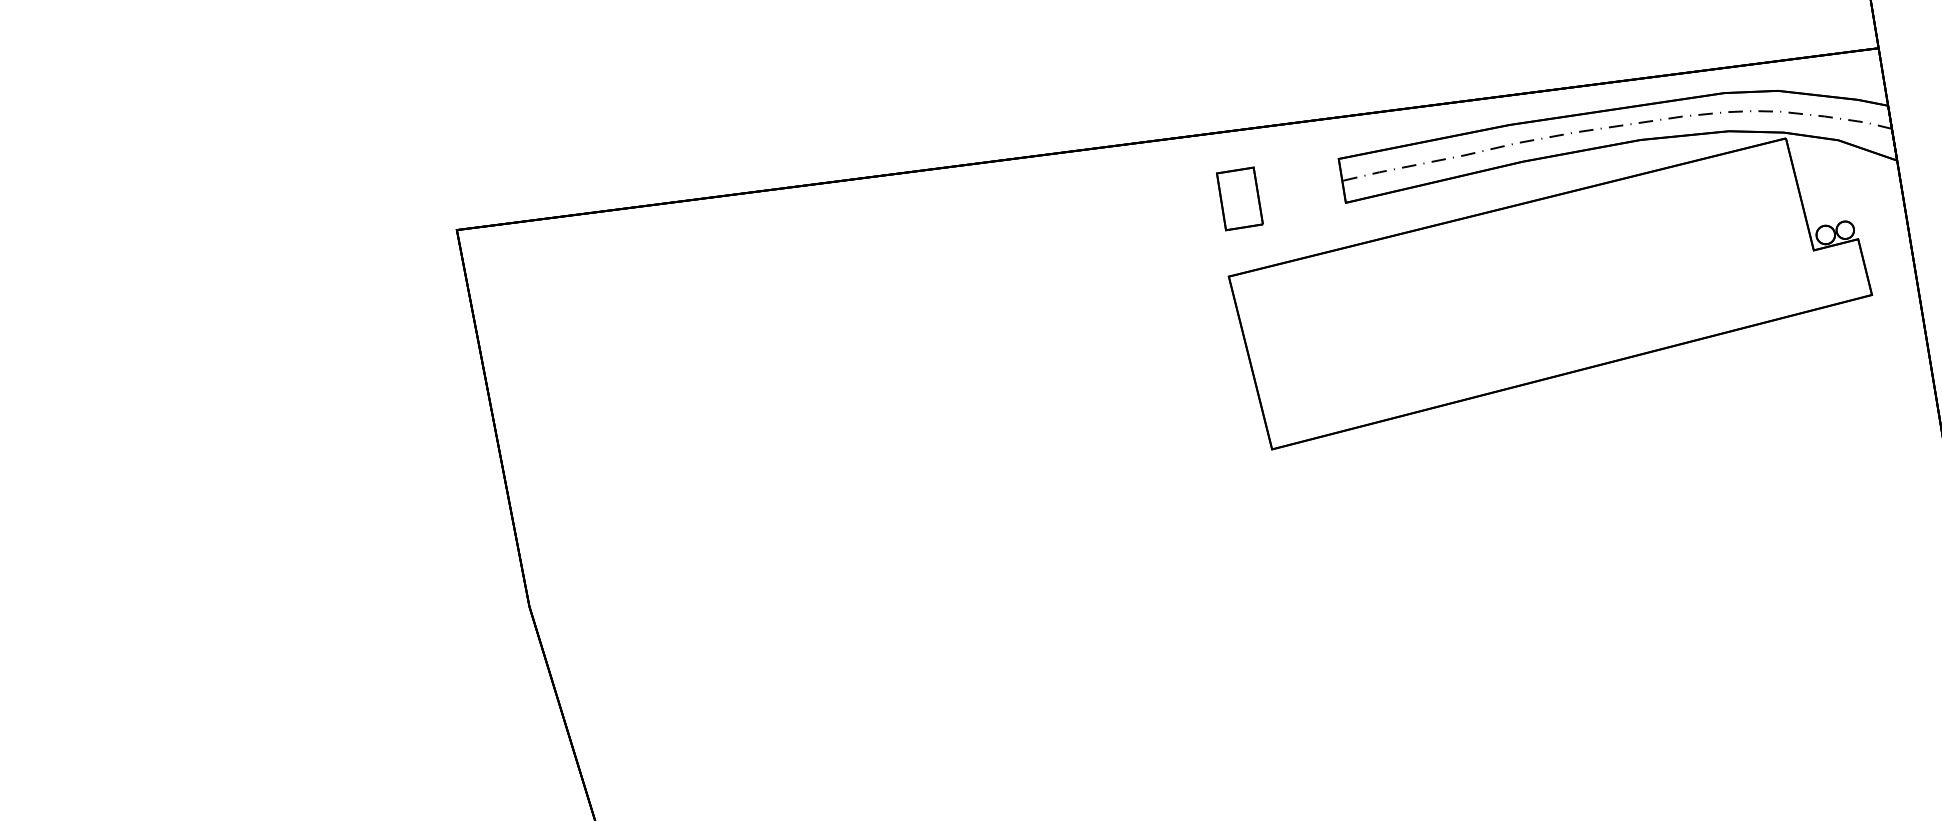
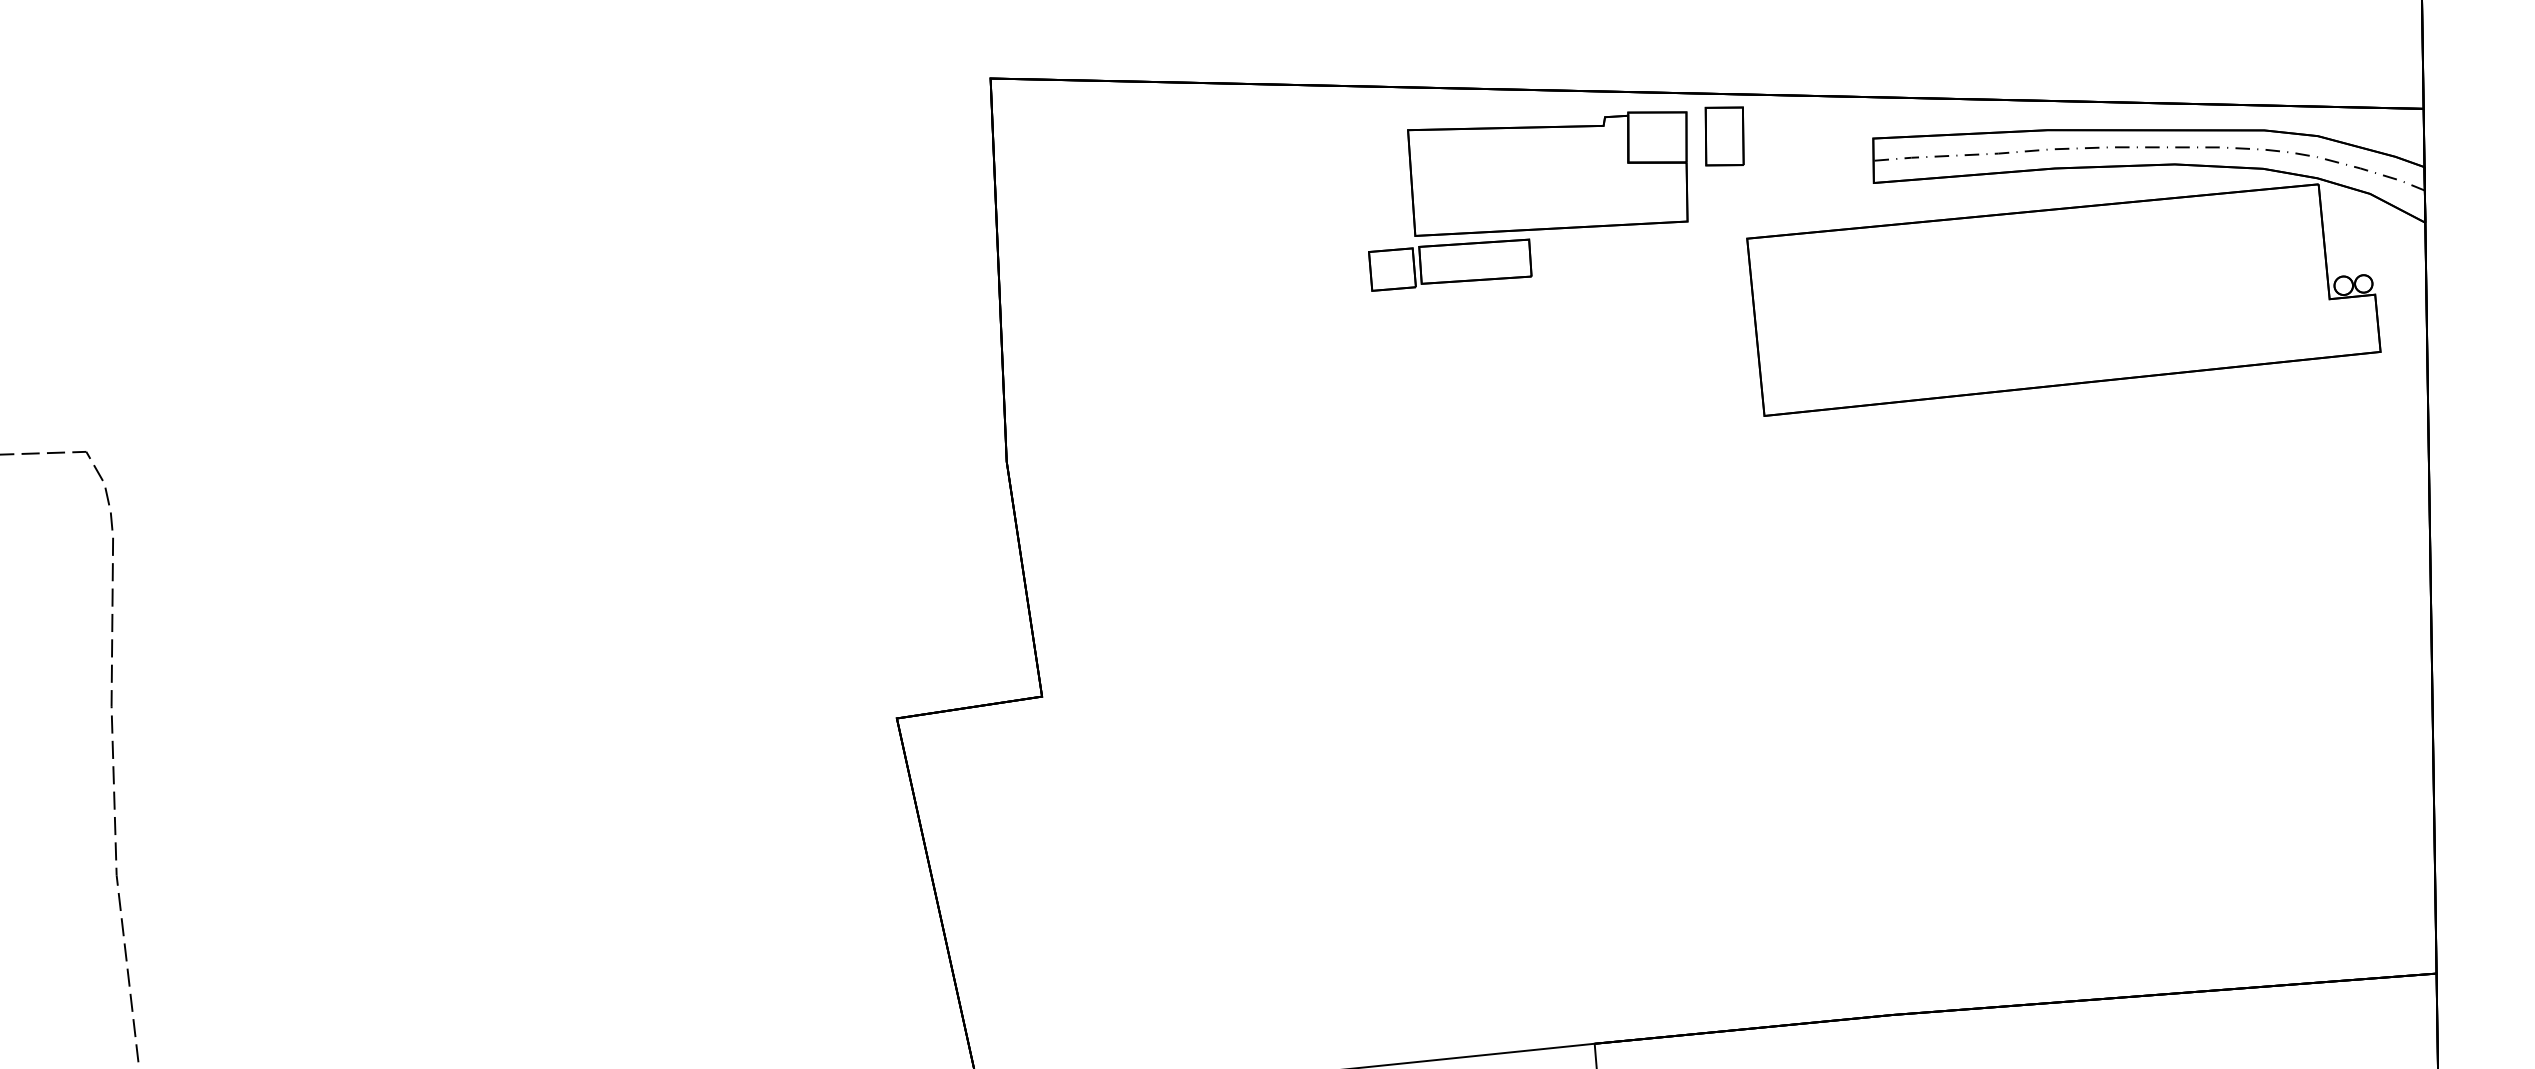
part: (1239, 198) -> (1724, 136), moved
part: (1007, 272) -> (1528, 201), added

